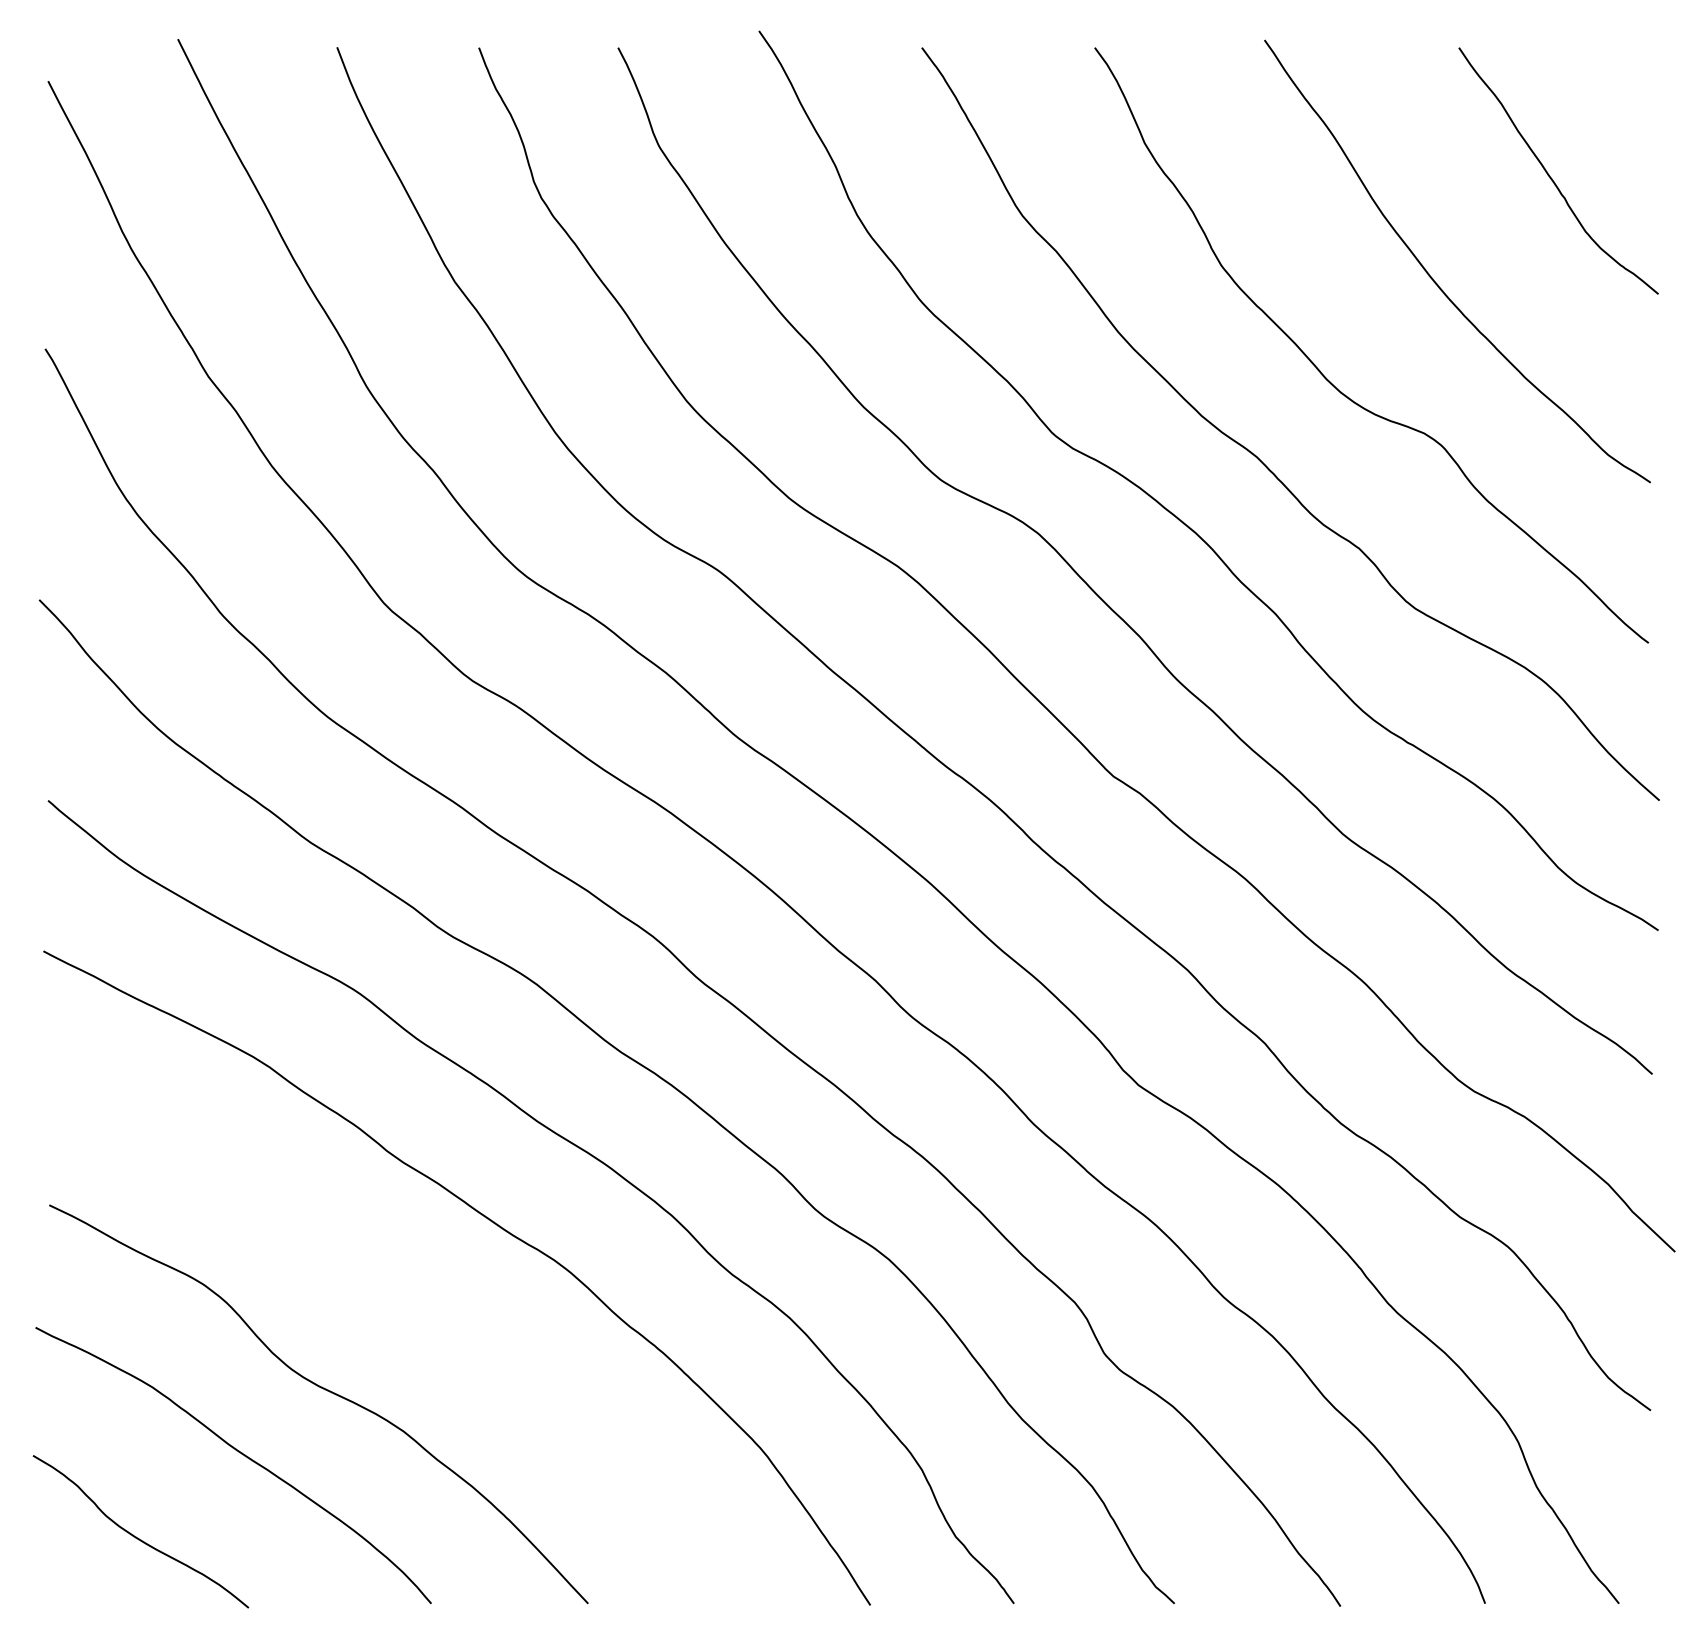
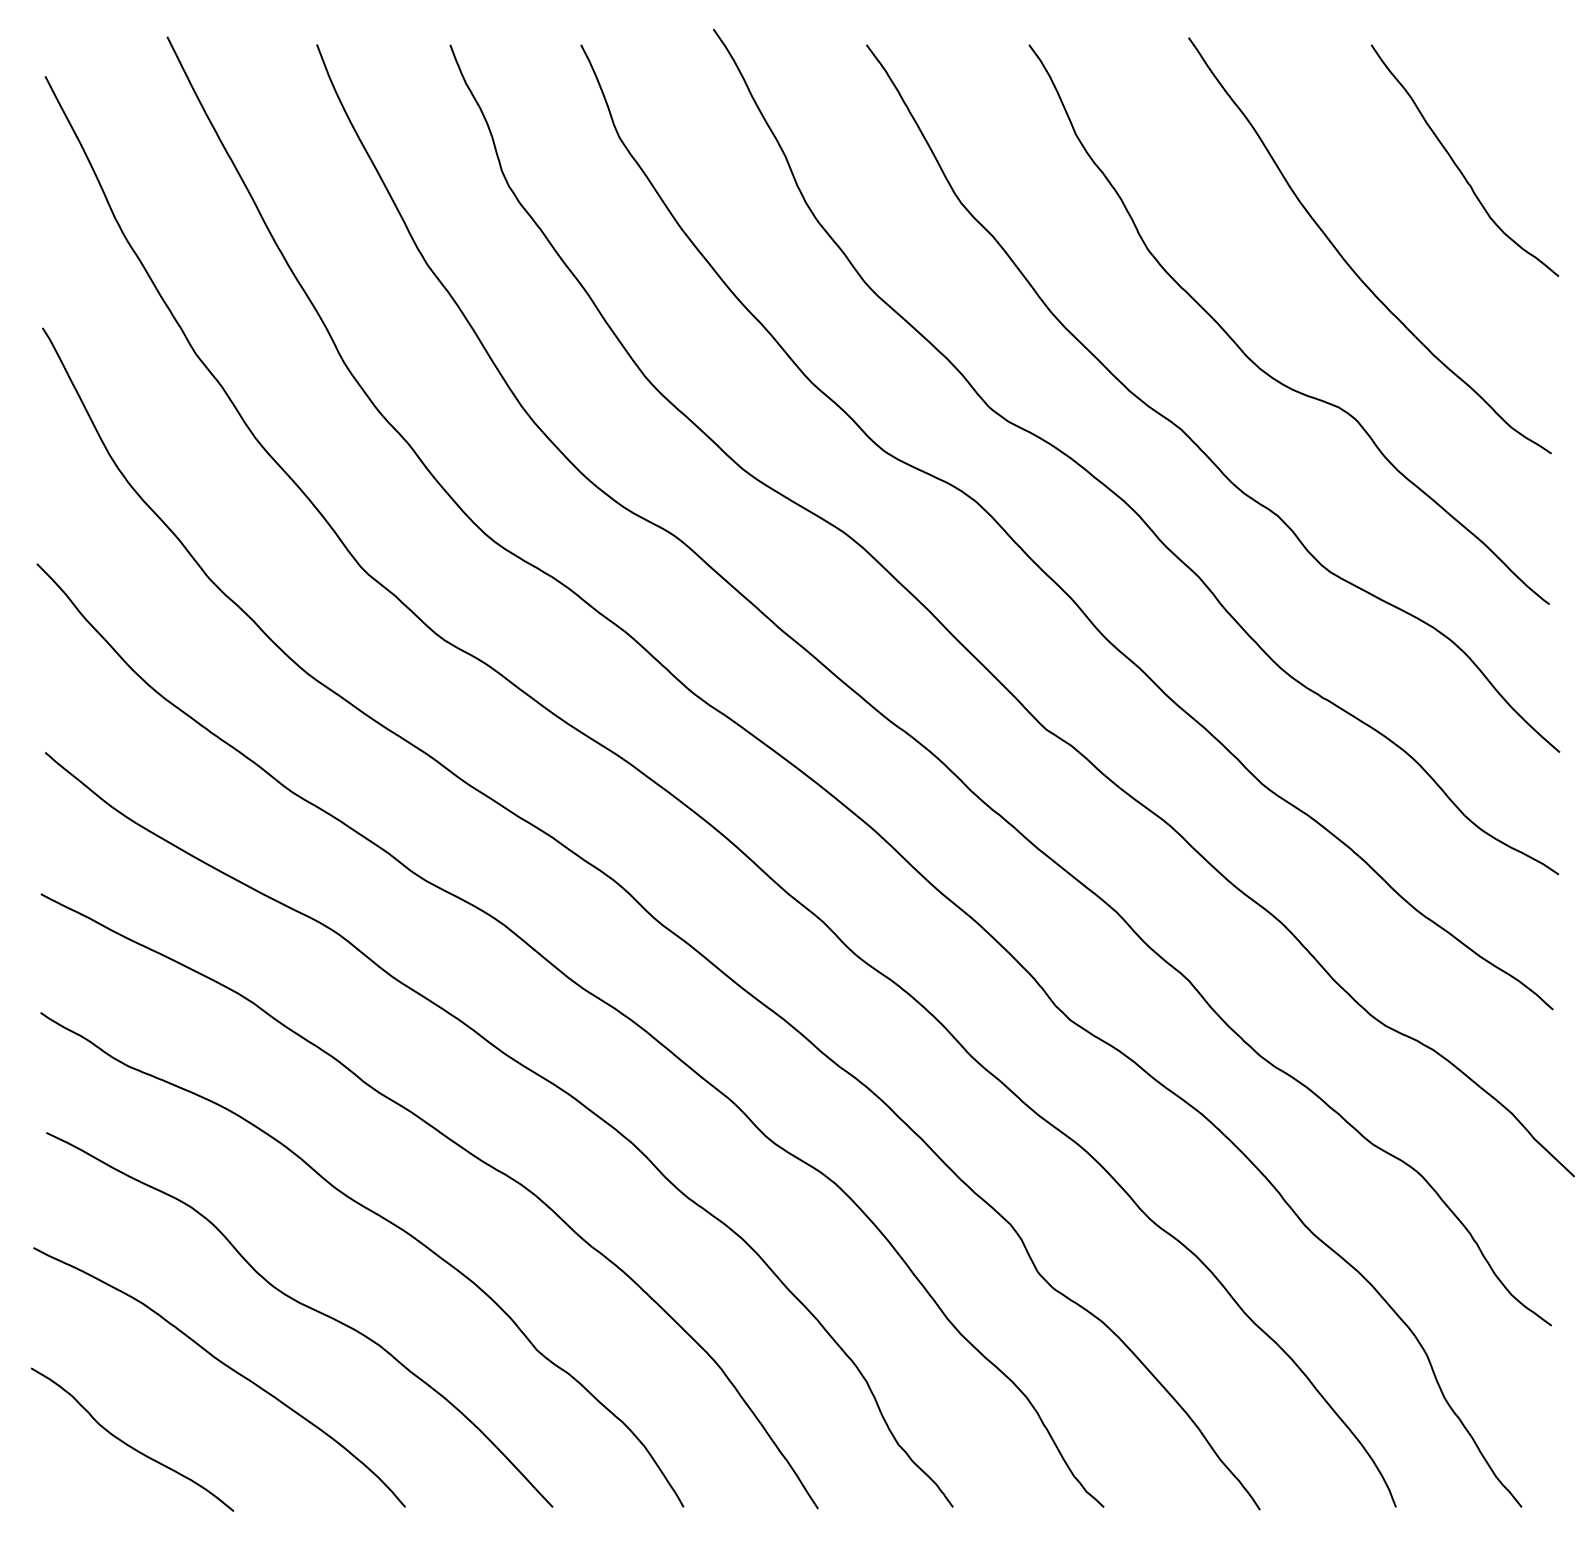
curve: (411, 1299) -> (386, 1221), added

